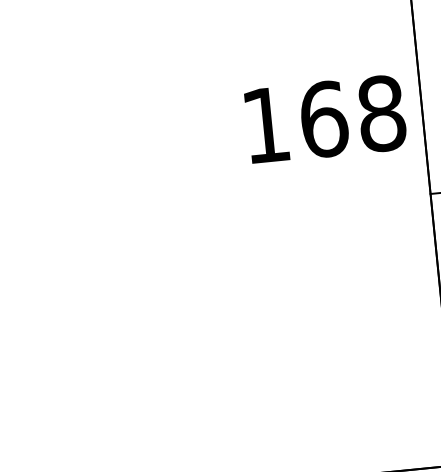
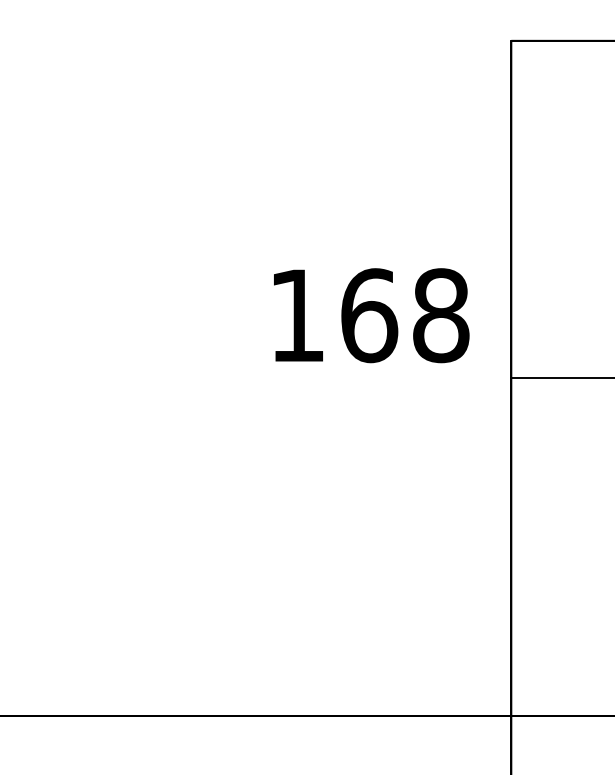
text: (325, 119) -> (371, 315), moved

